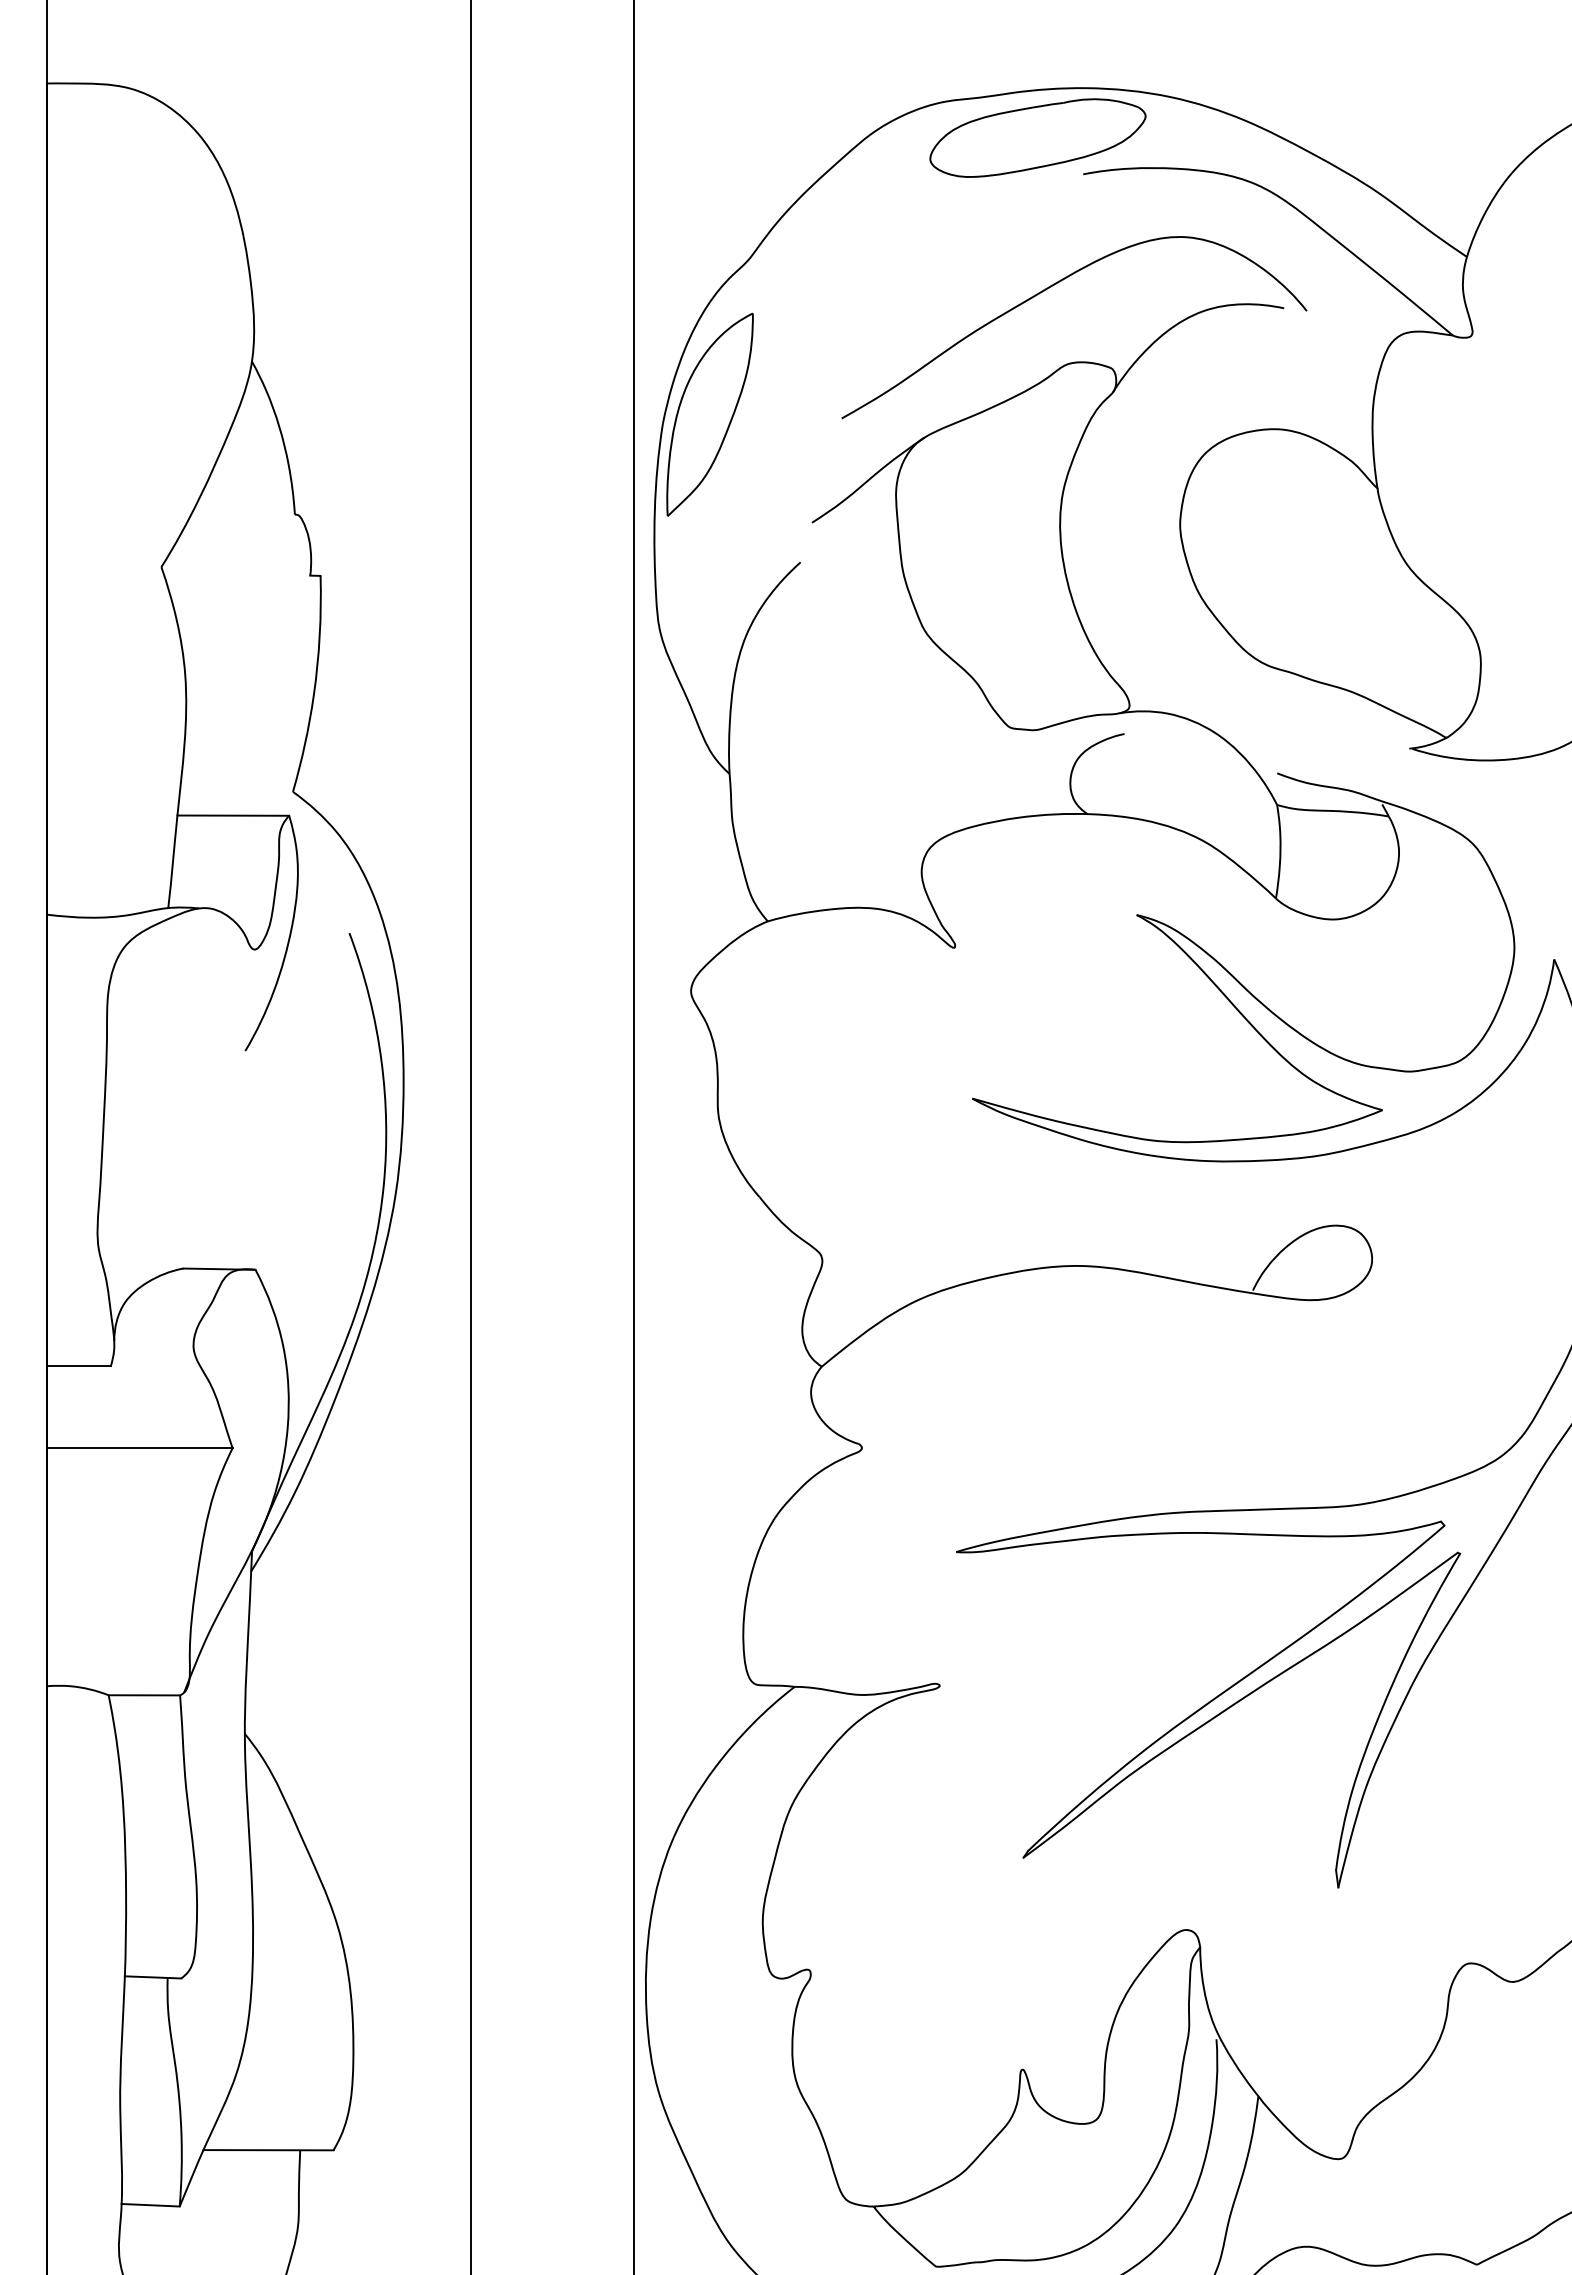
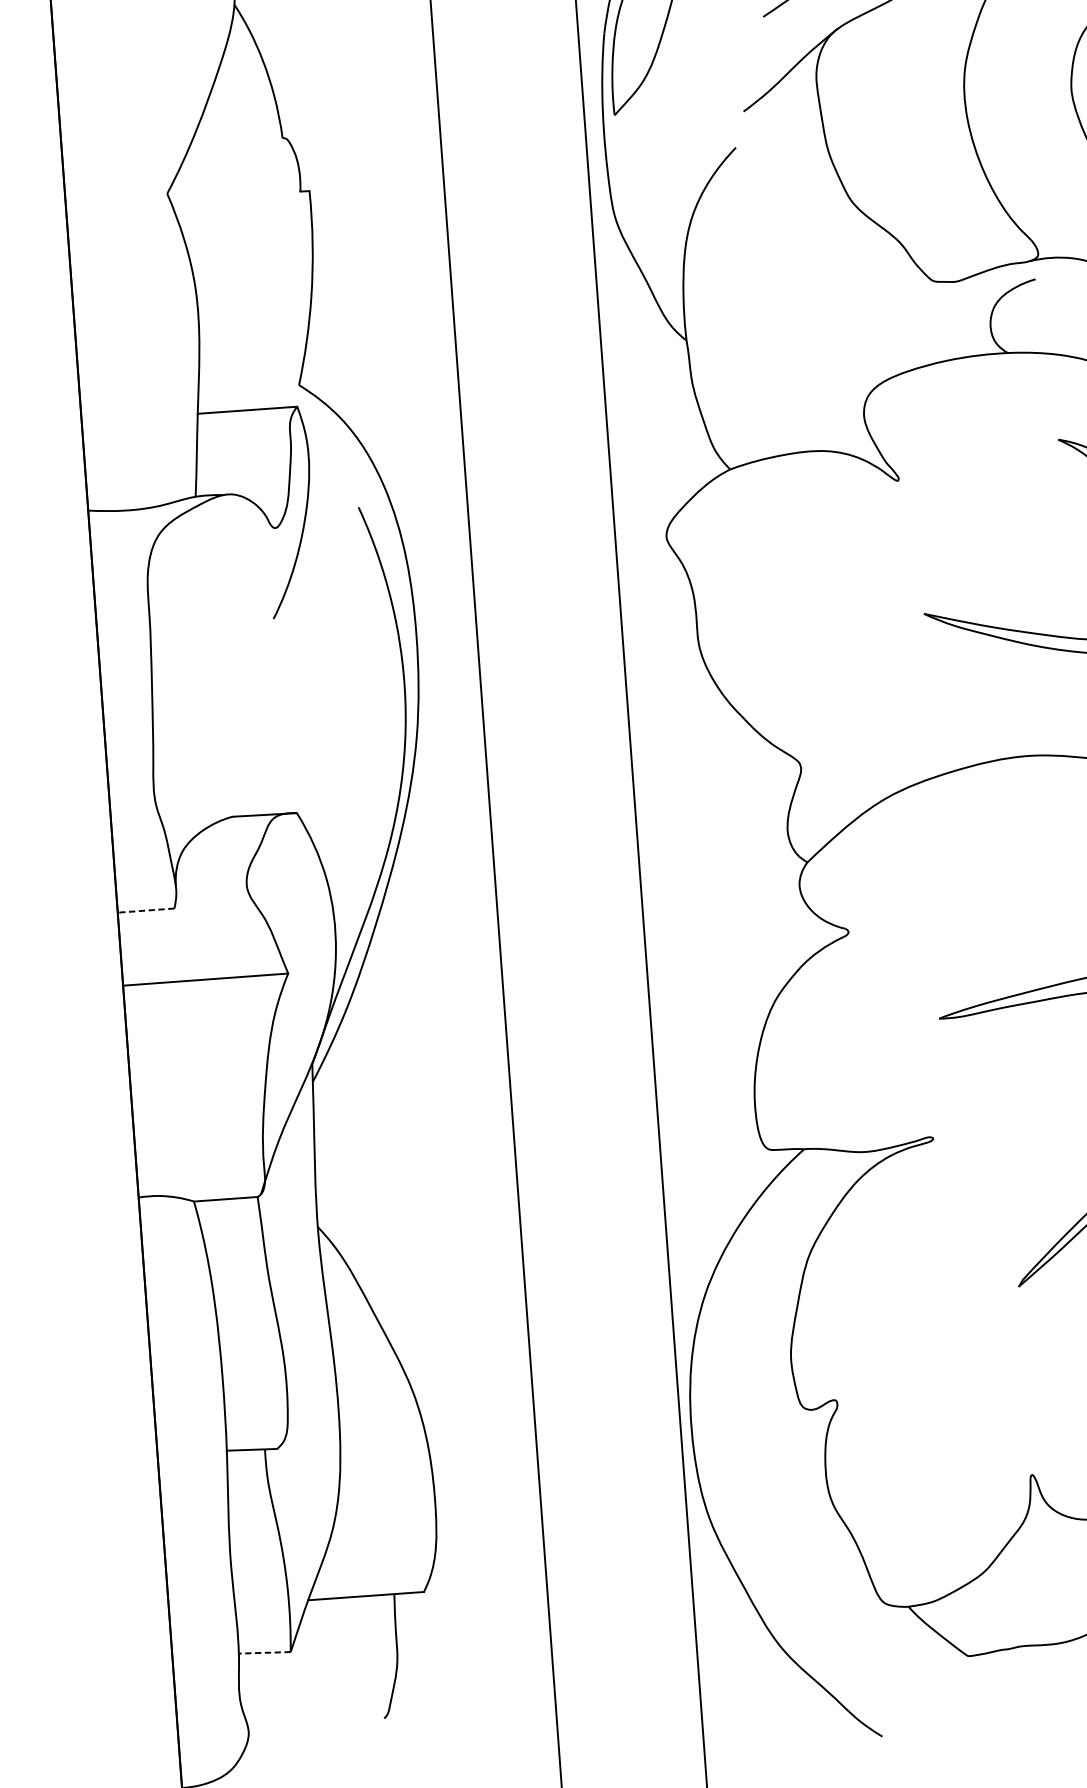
line: (78, 1366) -> (145, 910), solid -> dashed
line: (150, 2205) -> (264, 1653), solid -> dashed

